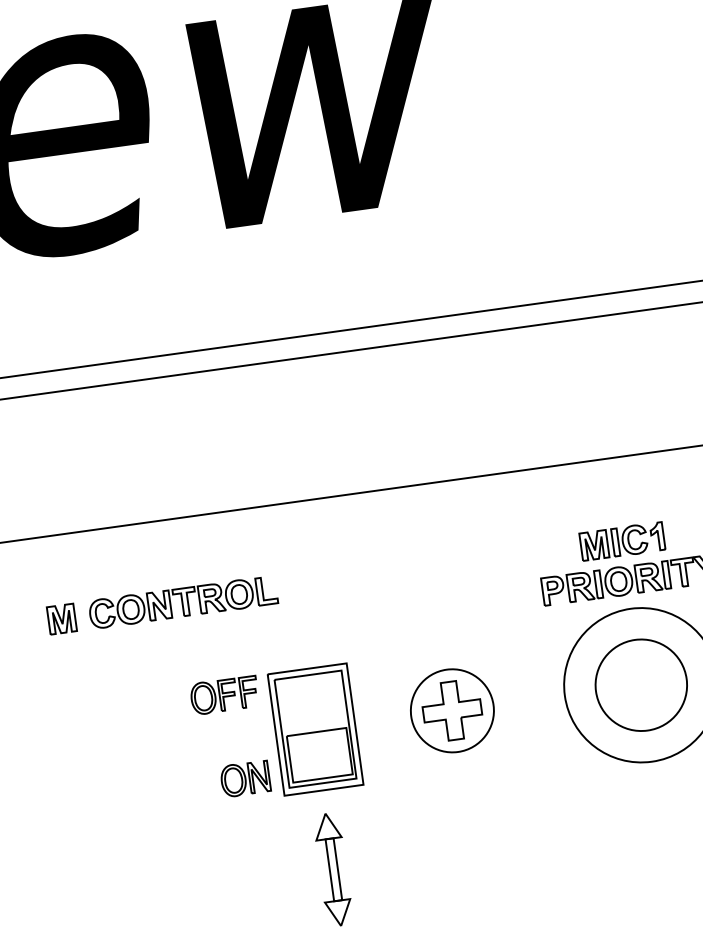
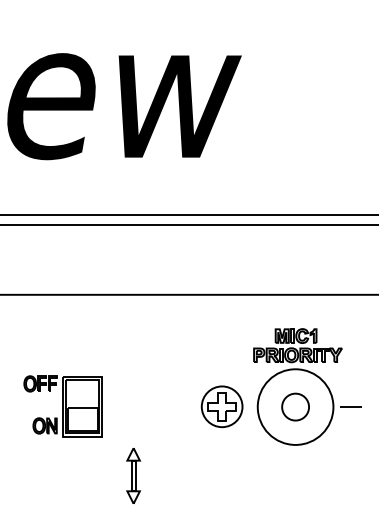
part: (162, 604) -> (68, 335), removed
circle: (640, 684) -> (295, 406), size x0.6
part: (450, 710) -> (221, 406), moved
part: (275, 734) -> (62, 406), moved

